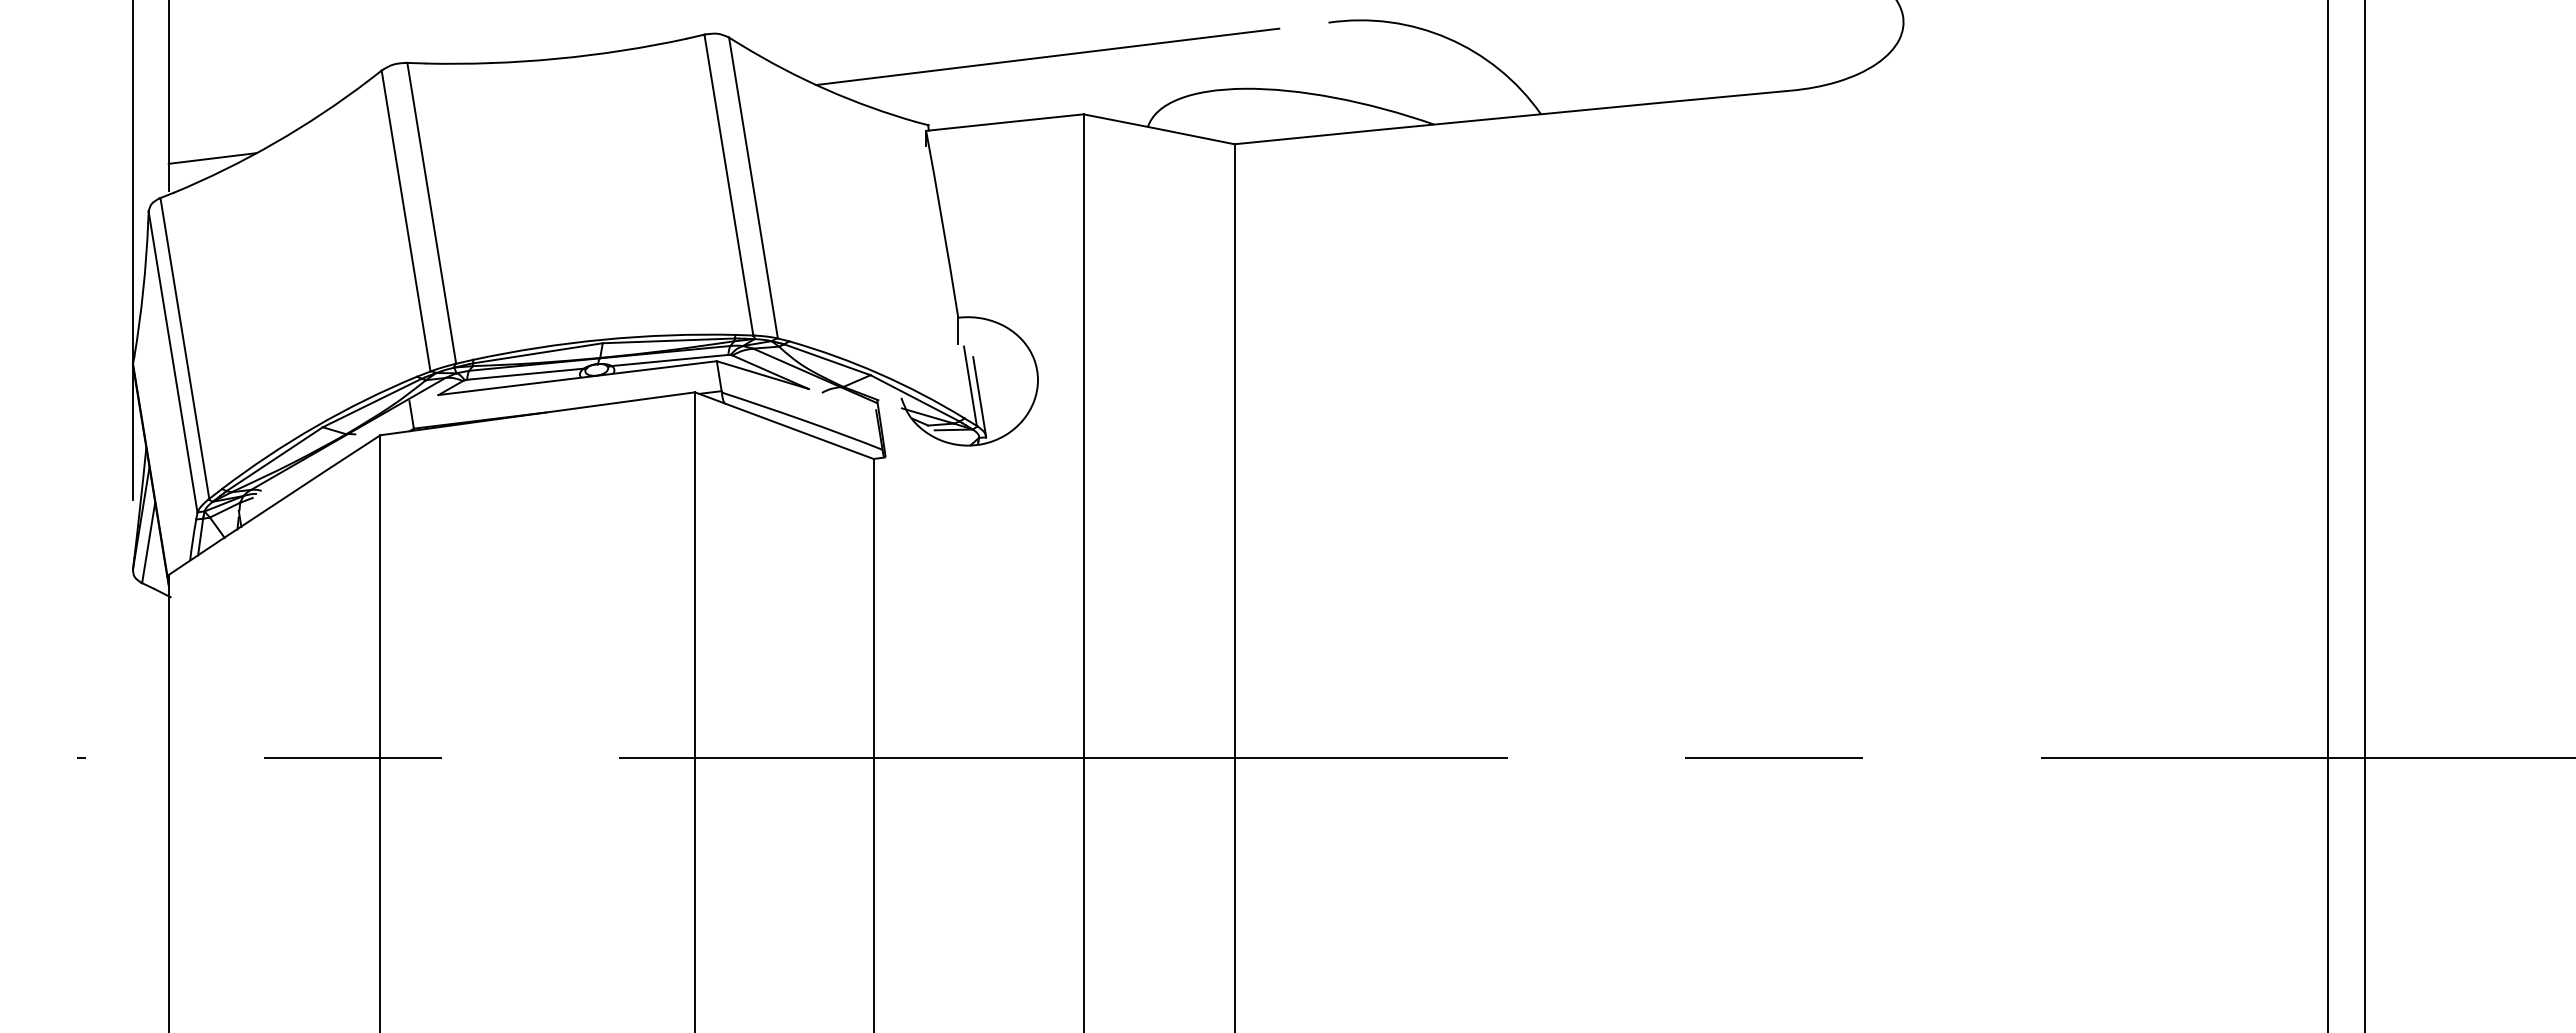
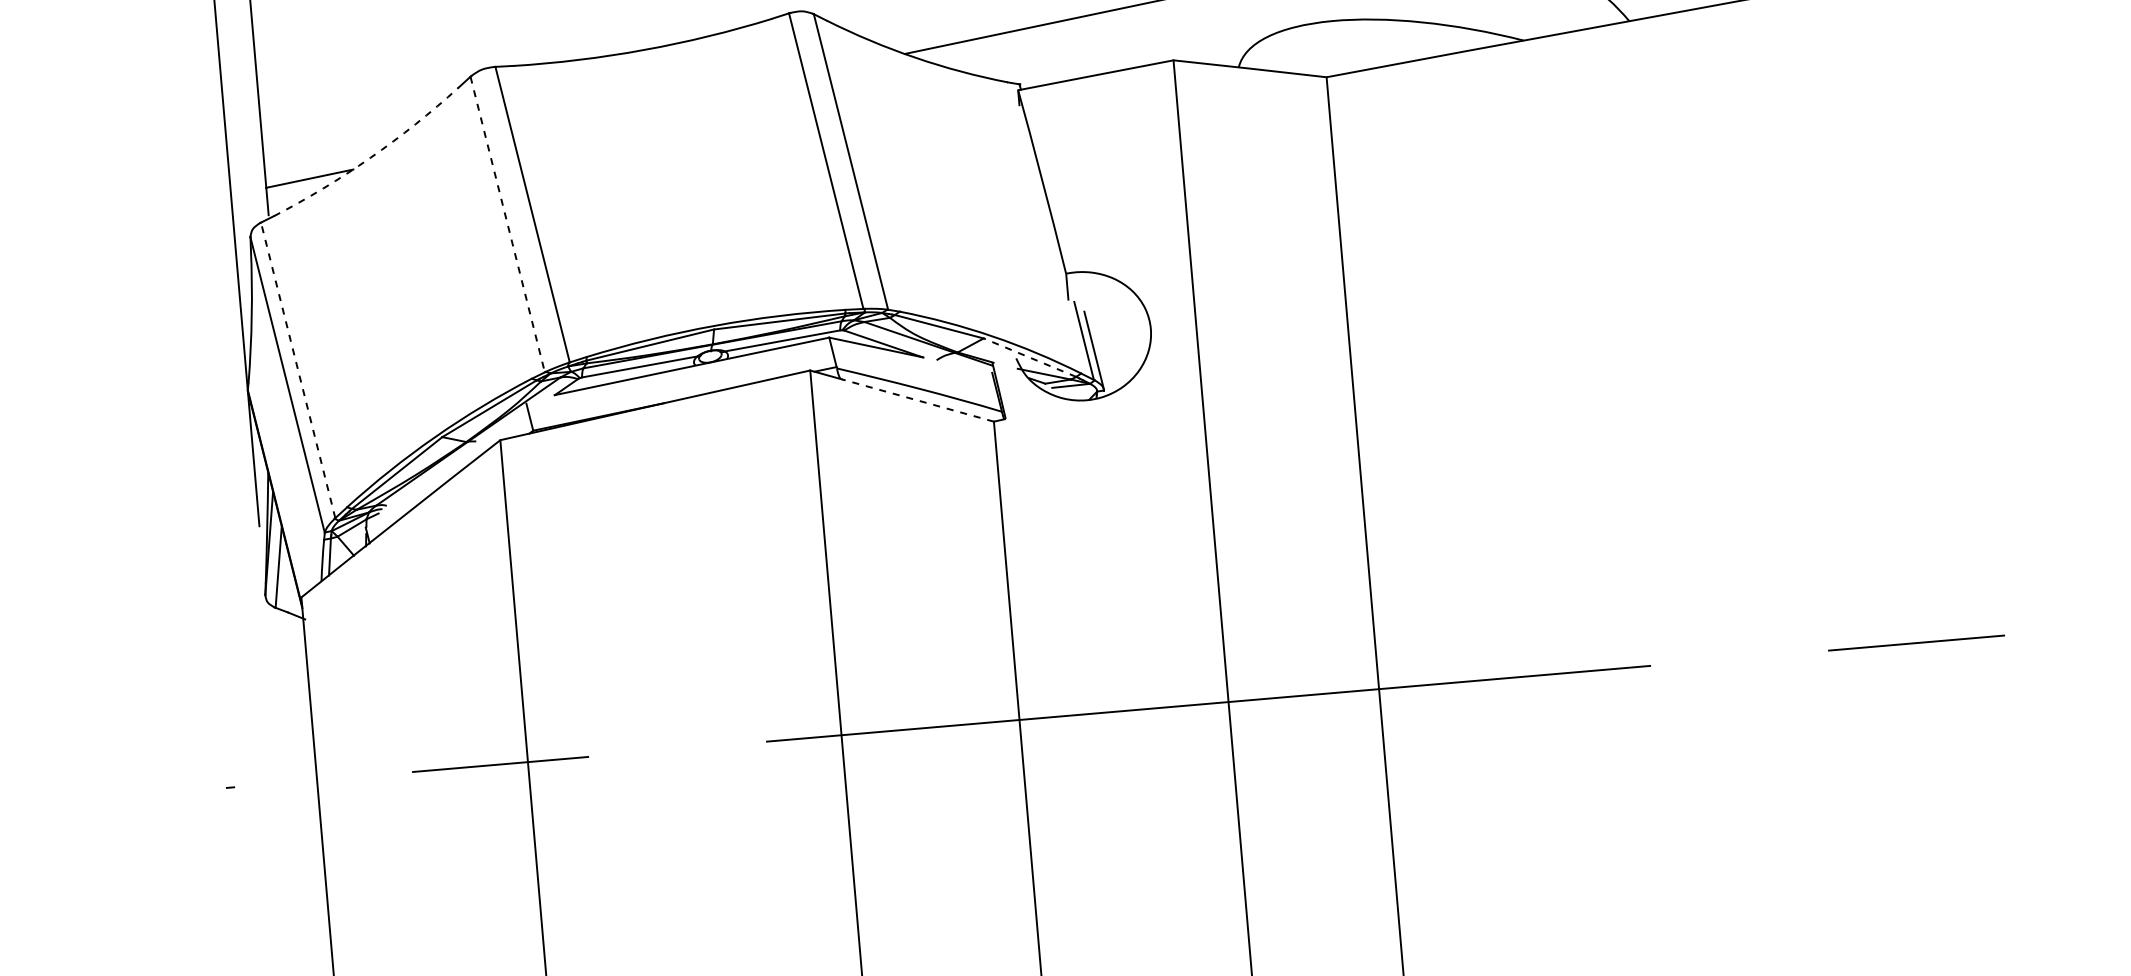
arc: (275, 142) -> (370, 157), solid -> dashed
line: (406, 221) -> (508, 224), solid -> dashed
line: (184, 347) -> (297, 369), solid -> dashed
line: (914, 398) -> (1029, 357), solid -> dashed
line: (799, 431) -> (917, 400), solid -> dashed

